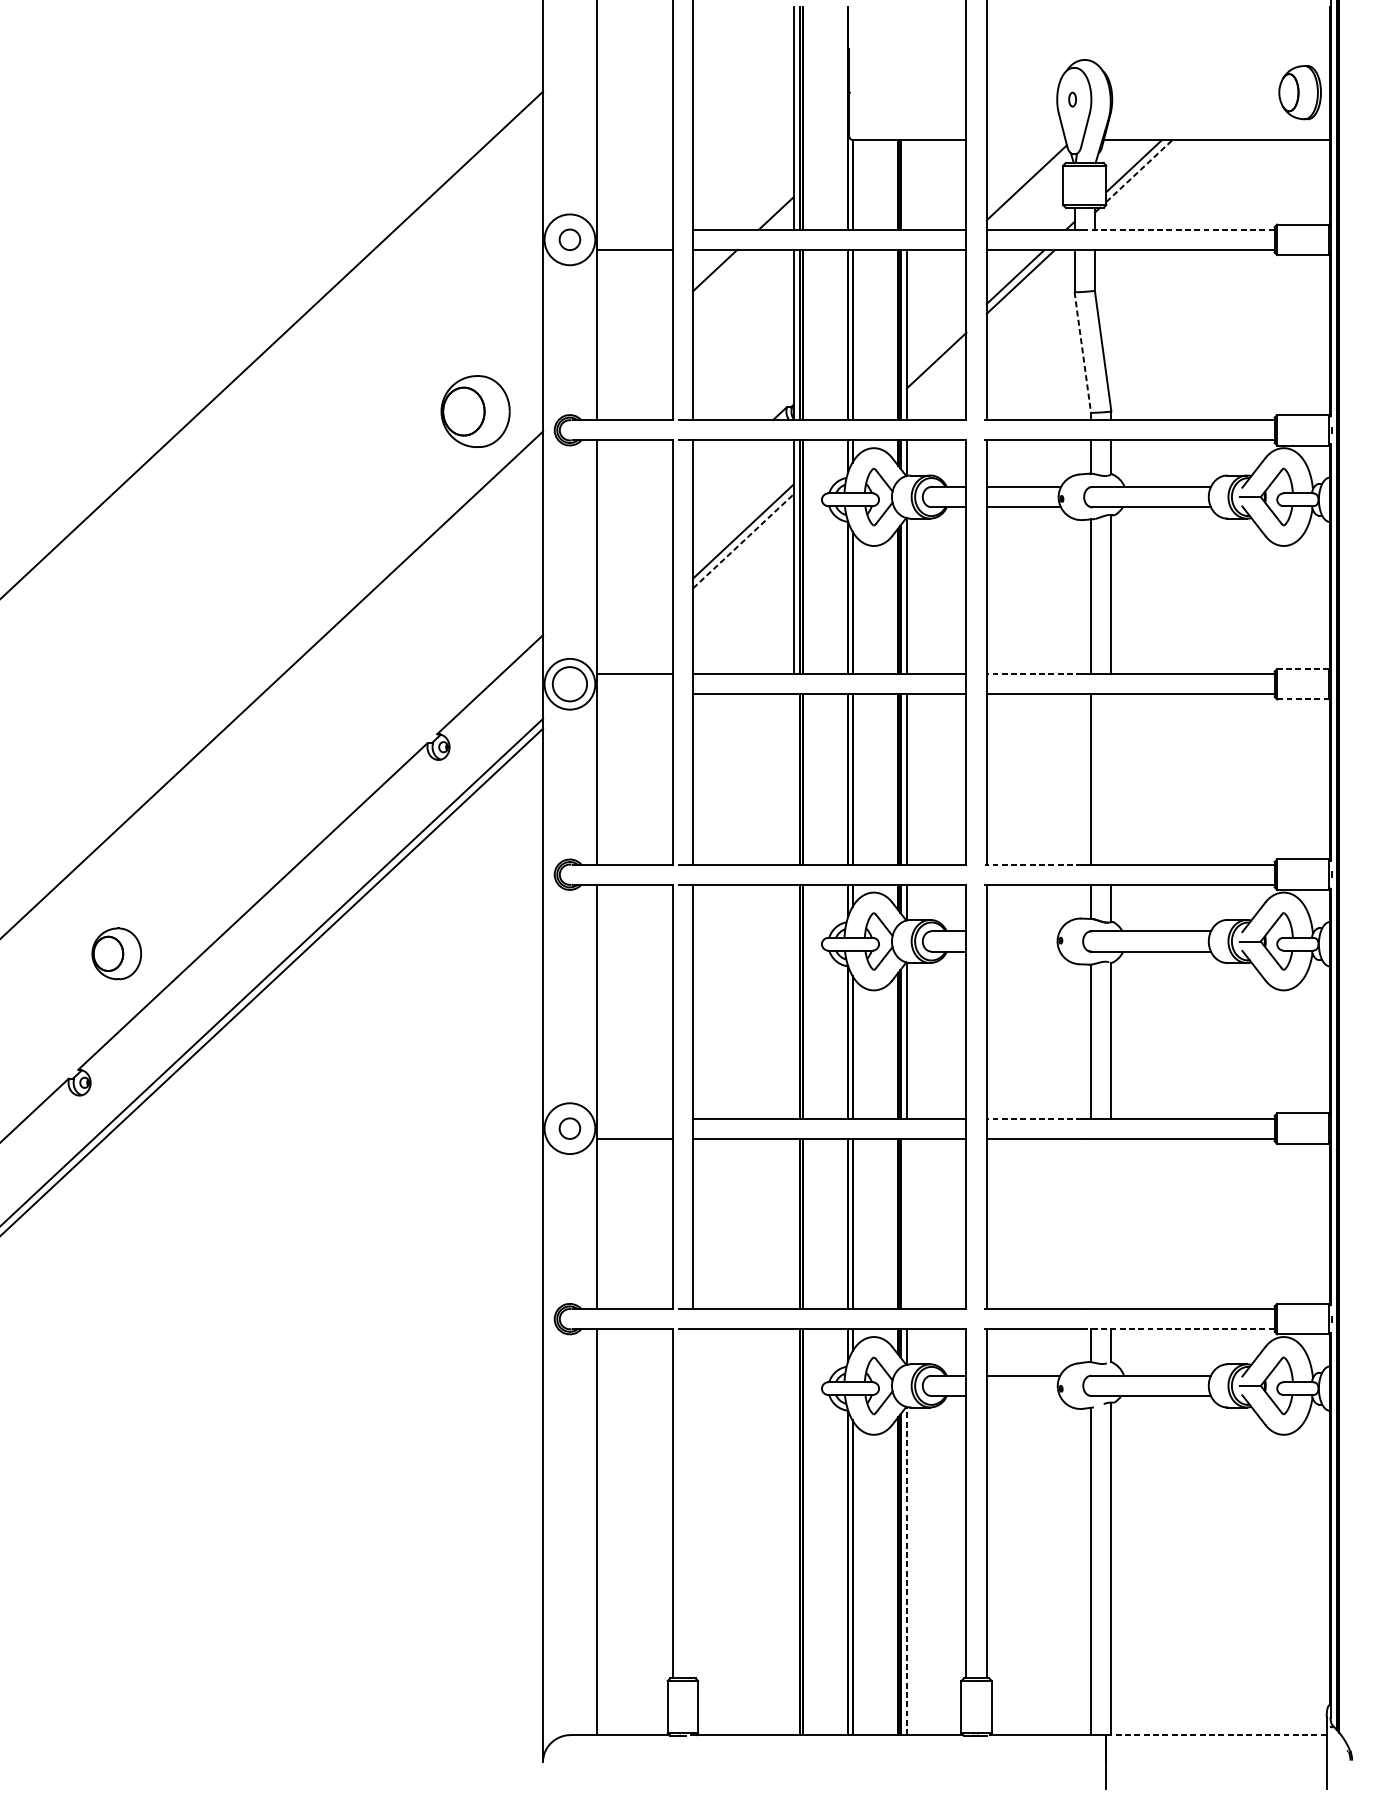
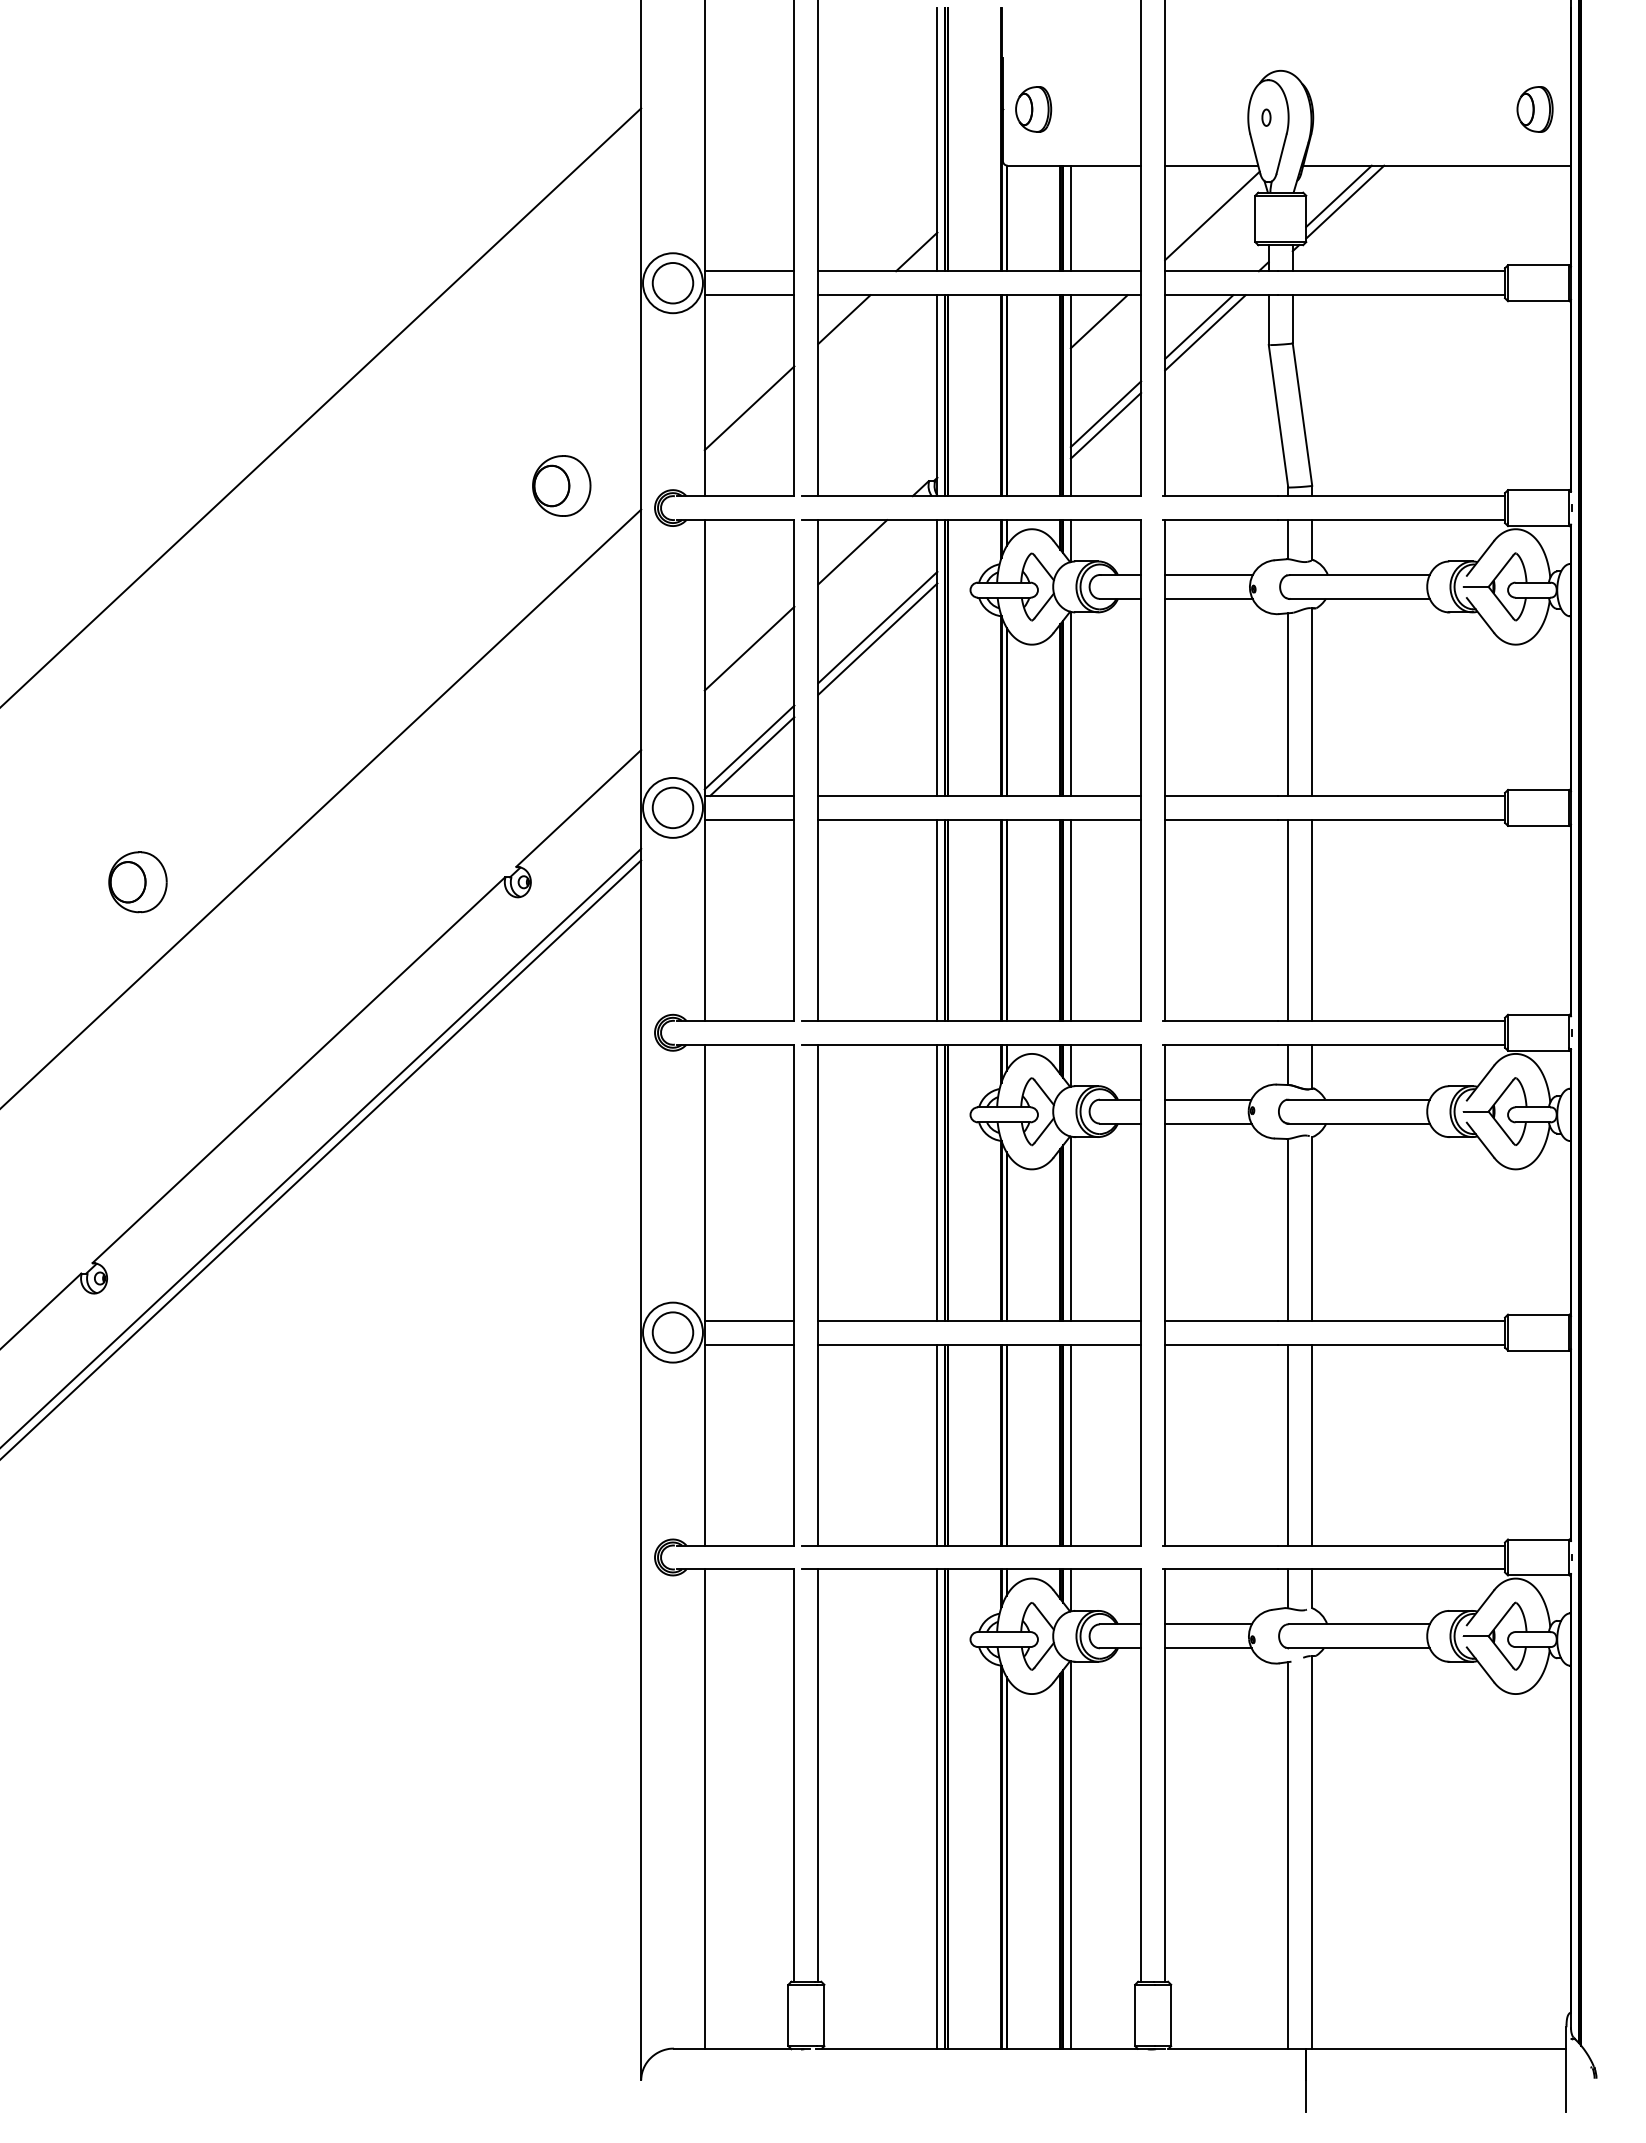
part: (875, 92) -> (1033, 109), added
part: (1299, 92) -> (1534, 109), size x0.71
line: (1026, 140) -> (1211, 165), added
line: (1139, 170) -> (1345, 201), dashed -> solid
line: (906, 185) -> (1070, 218), added
line: (634, 229) -> (749, 271), added
line: (1178, 229) -> (1391, 271), dashed -> solid
circle: (569, 240) -> (672, 283), size x1.67
line: (930, 272) -> (1098, 321), added
line: (634, 345) -> (749, 408), added
line: (936, 351) -> (1105, 414), added
line: (1082, 352) -> (1278, 416), dashed -> solid
part: (475, 411) -> (561, 485), size x0.71
line: (721, 467) -> (852, 552), added
line: (744, 540) -> (878, 638), dashed -> solid
line: (634, 549) -> (749, 648), added
line: (634, 633) -> (749, 747), added
line: (637, 640) -> (752, 756), added
line: (1303, 668) -> (1538, 789), dashed -> solid
line: (1034, 673) -> (1221, 795), dashed -> solid
line: (634, 694) -> (749, 819), added
line: (1303, 699) -> (1538, 825), dashed -> solid
line: (793, 778) -> (937, 919), added
line: (1111, 778) -> (1312, 919), added
line: (1033, 864) -> (1220, 1020), dashed -> solid
line: (1023, 931) -> (1208, 1099), added
line: (1023, 951) -> (1208, 1123), added
part: (116, 954) -> (137, 882), moved
line: (793, 1001) -> (937, 1182), added
line: (634, 1118) -> (749, 1320), added
line: (1034, 1118) -> (1221, 1320), dashed -> solid
circle: (569, 1128) -> (672, 1332), size x1.67
line: (793, 1223) -> (937, 1444), added
line: (906, 1223) -> (1070, 1444), added
line: (1091, 1223) -> (1288, 1444), added
line: (1111, 1223) -> (1312, 1444), added
line: (1178, 1329) -> (1391, 1569), dashed -> solid
line: (1023, 1396) -> (1208, 1648), added
line: (693, 1503) -> (818, 1775), added
line: (793, 1531) -> (937, 1808), added
line: (906, 1570) -> (1070, 1854), dashed -> solid
line: (1215, 1735) -> (1435, 2048), dashed -> solid

